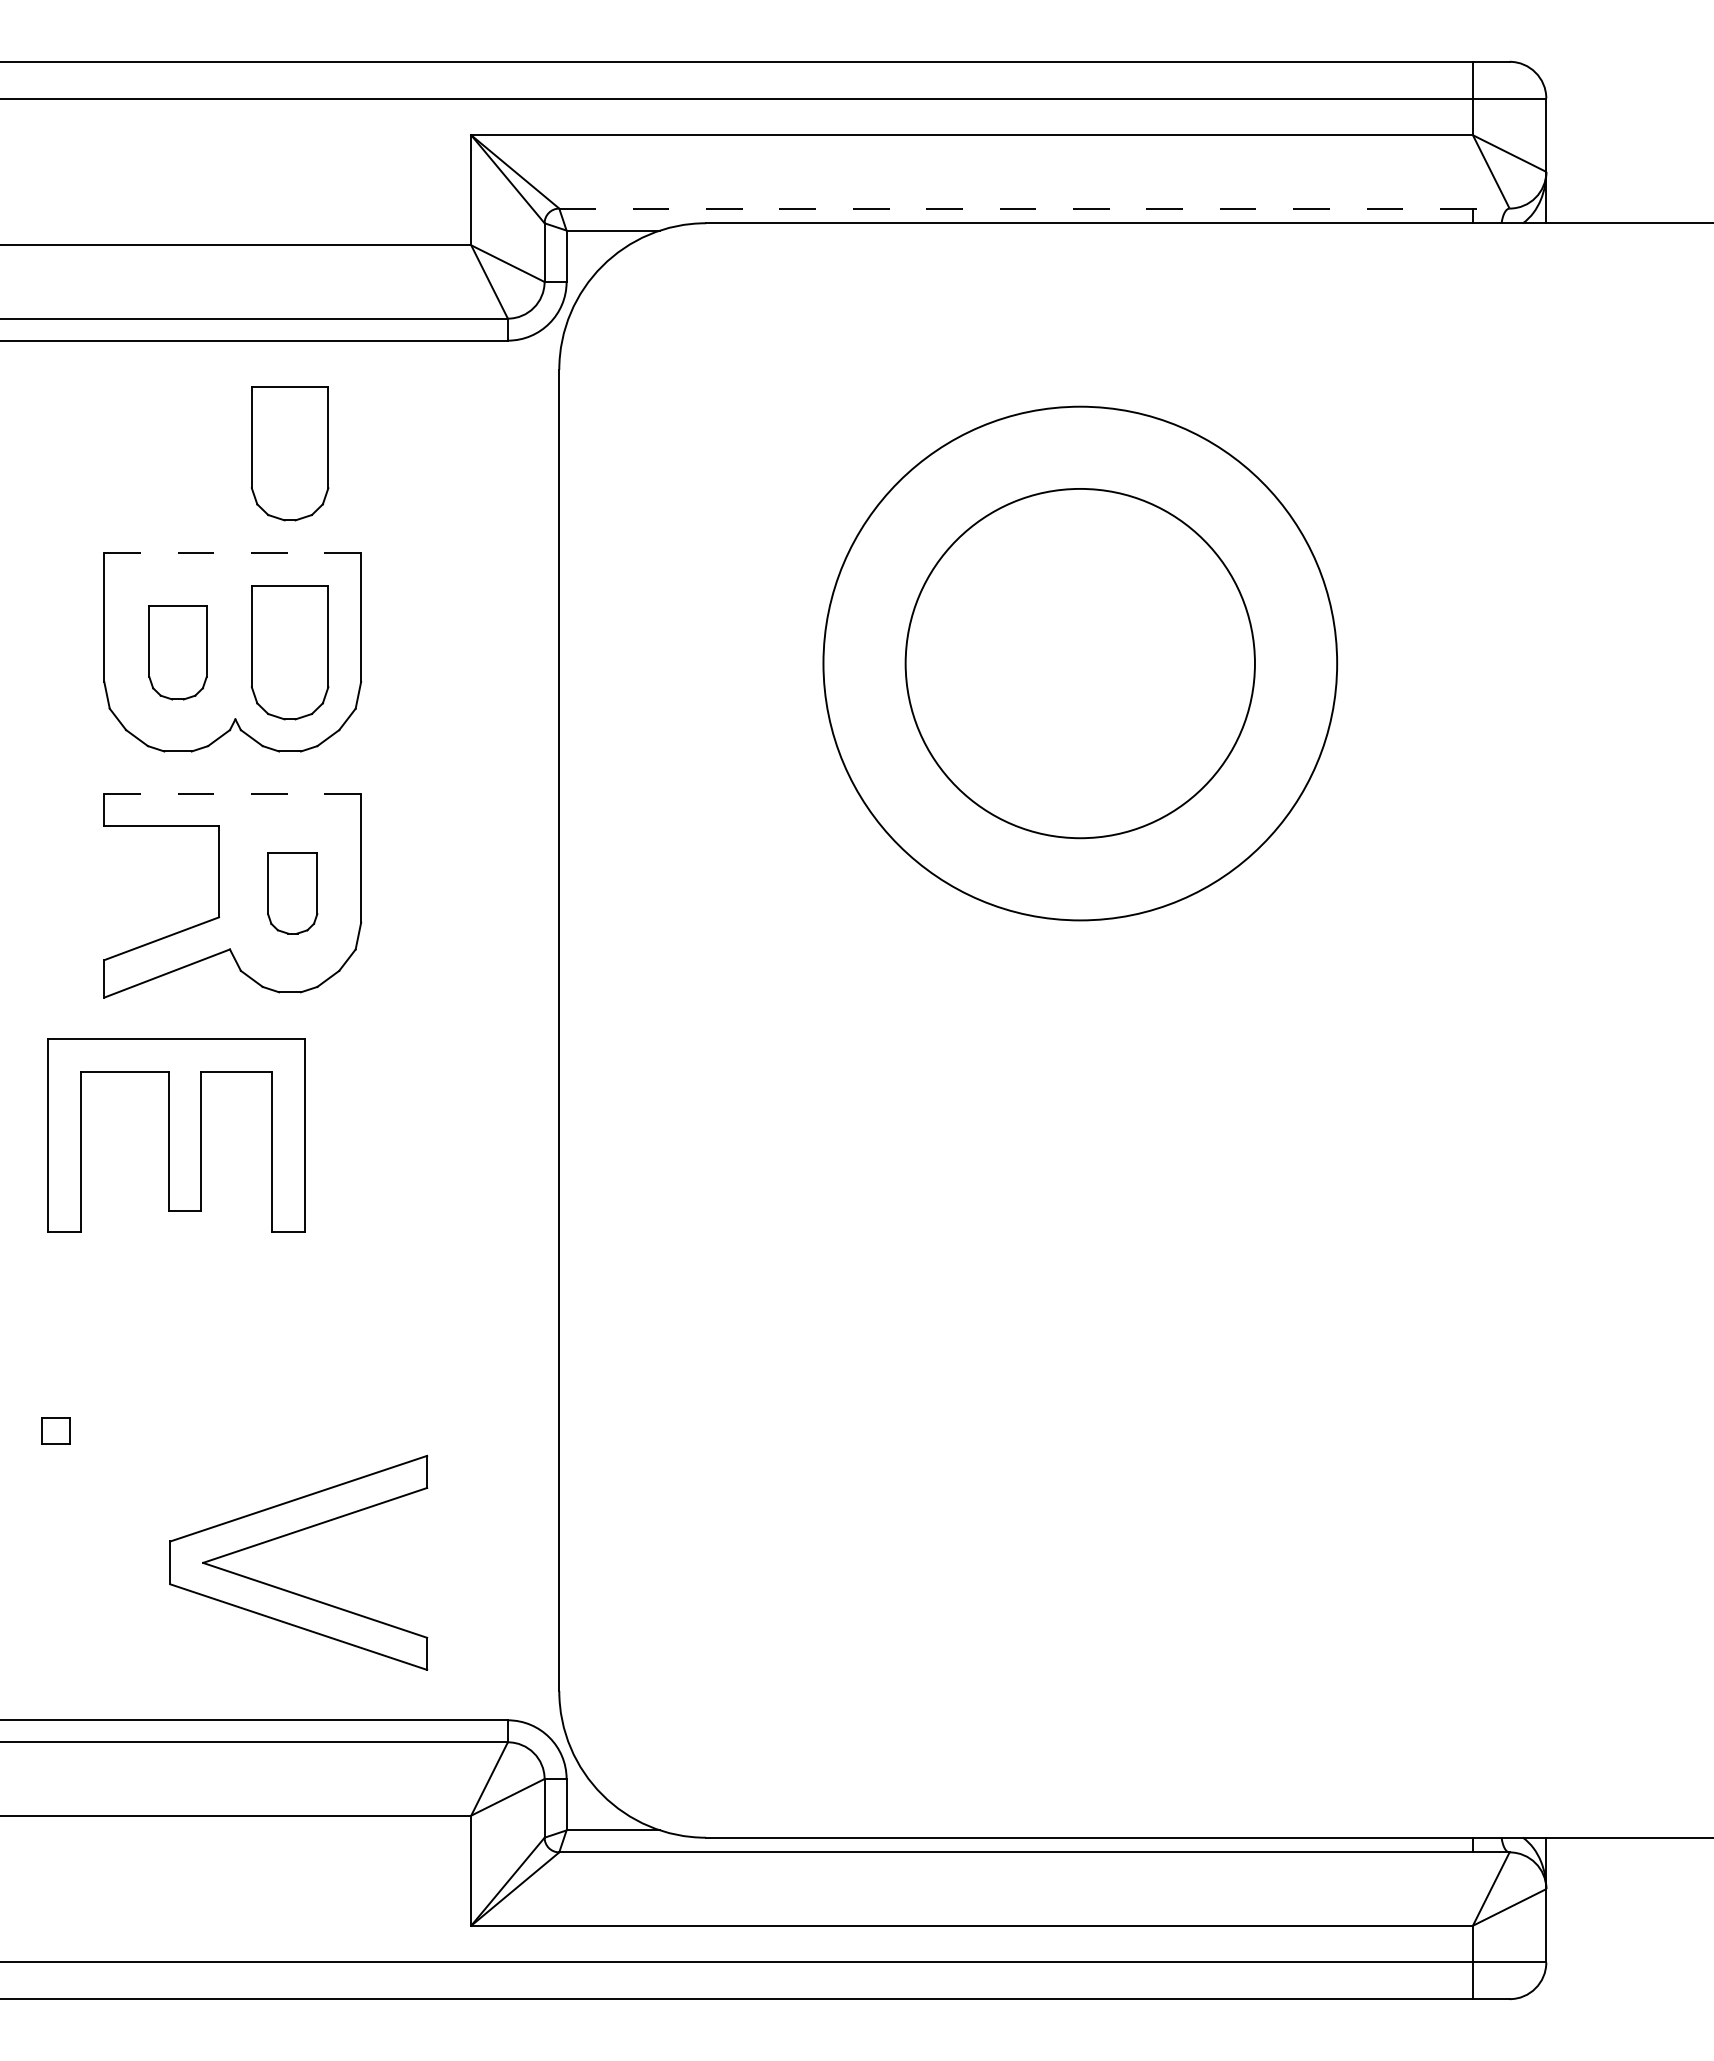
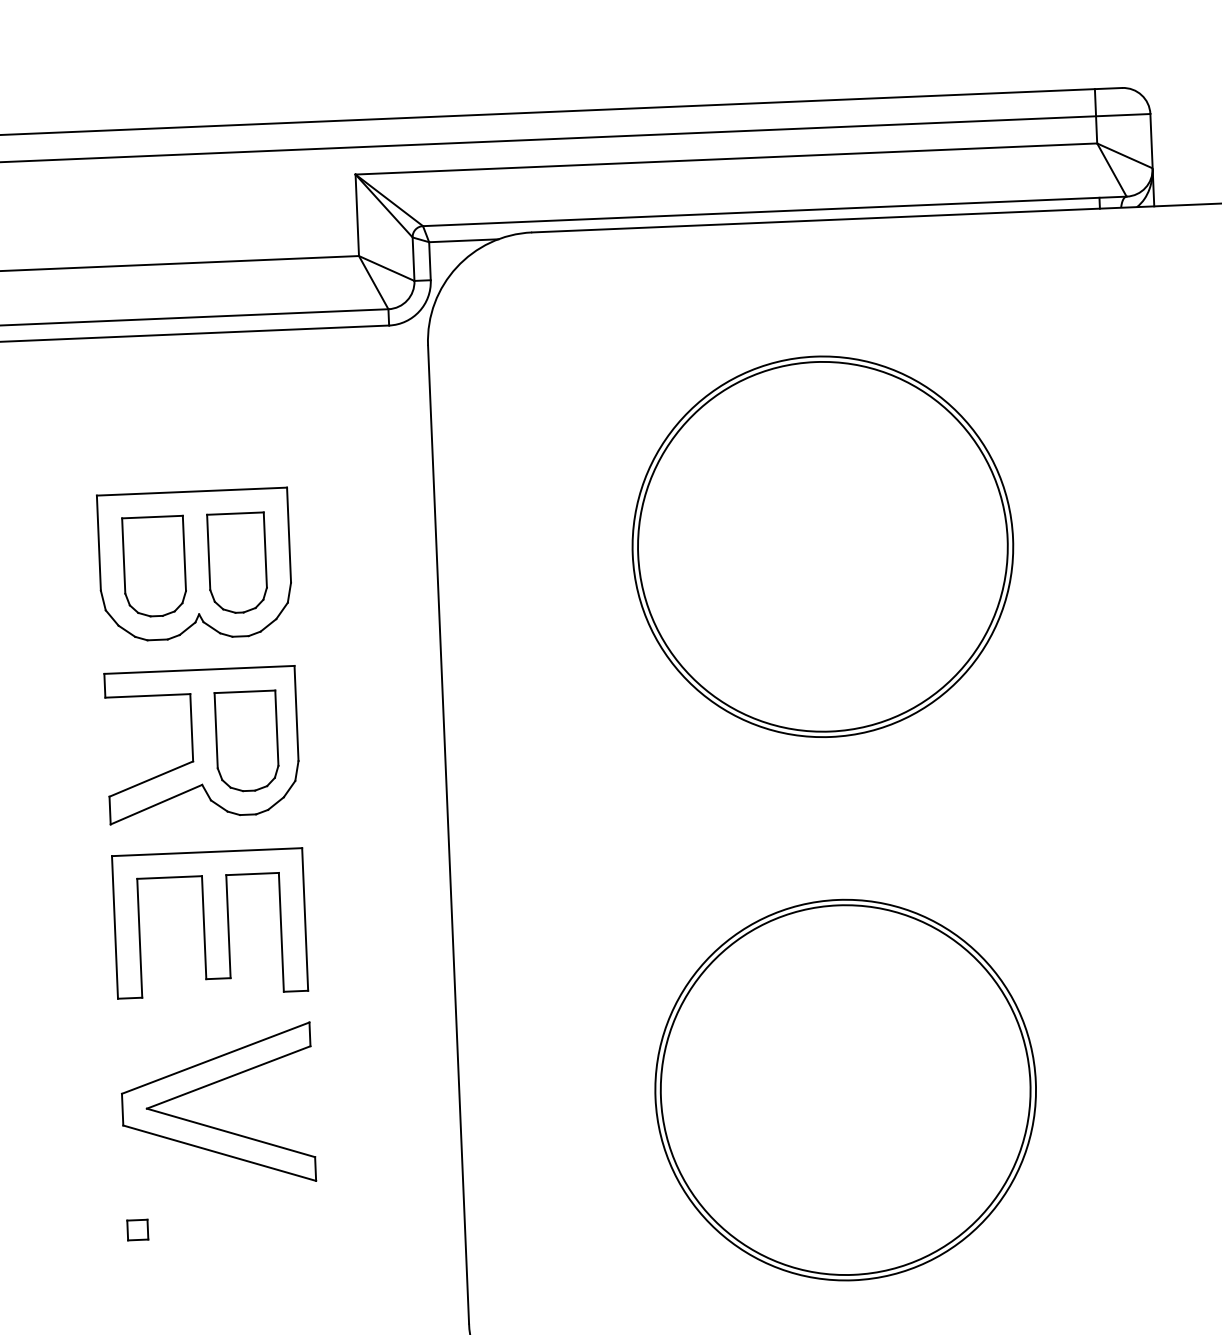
line: (1034, 208) -> (774, 211), dashed -> solid
part: (289, 453) -> (230, 415), removed
line: (232, 553) -> (191, 491), dashed -> solid
part: (177, 652) -> (154, 566), size x1.43
circle: (1079, 663) -> (822, 546), size x1.43
line: (232, 794) -> (199, 670), dashed -> solid
part: (292, 893) -> (246, 741), size x1.67
part: (176, 1135) -> (209, 923), moved
part: (1080, 1397) -> (845, 1090), added
part: (55, 1430) -> (137, 1229), moved
part: (288, 1535) -> (209, 1085), moved

